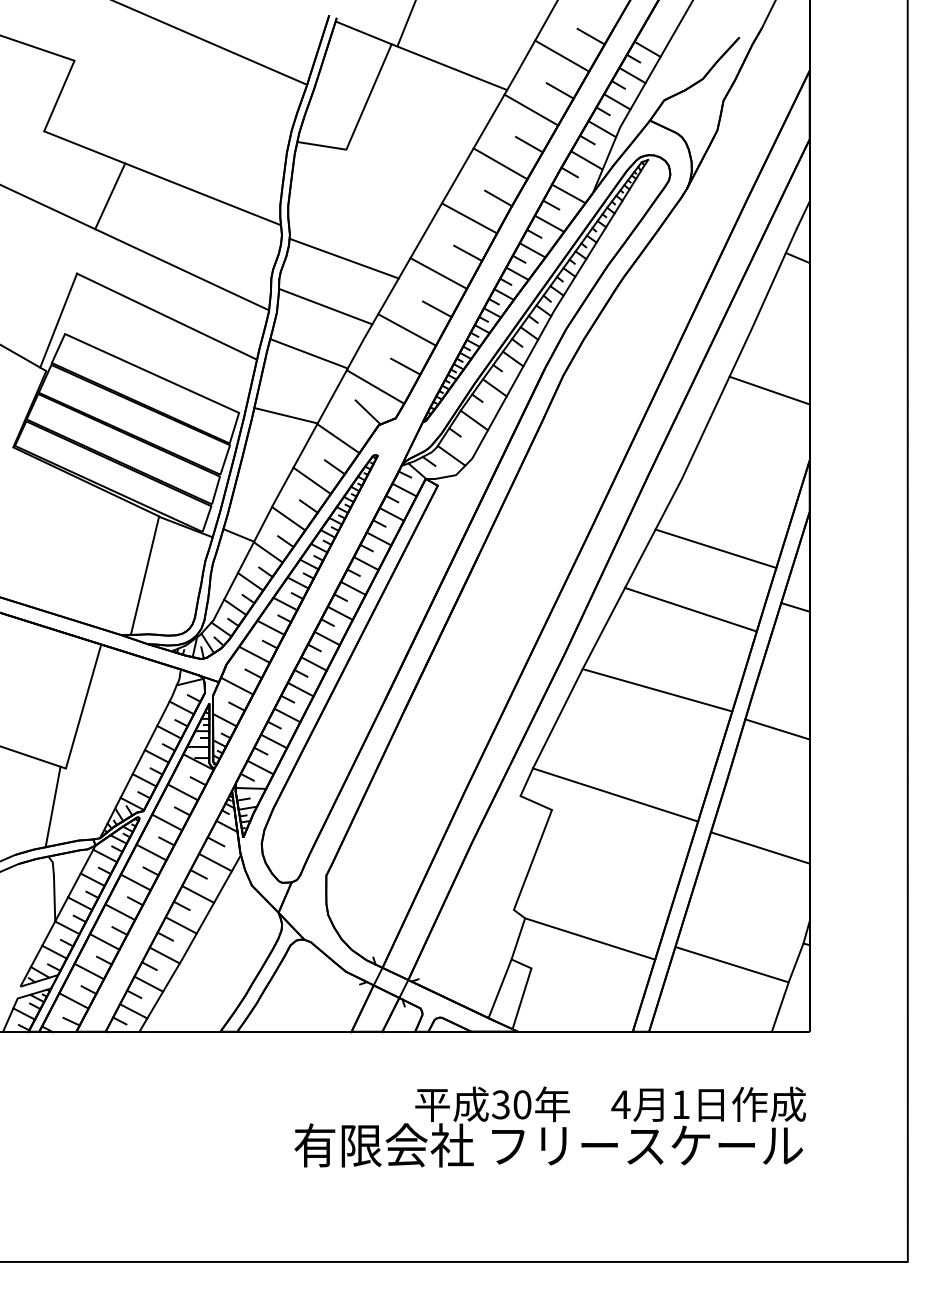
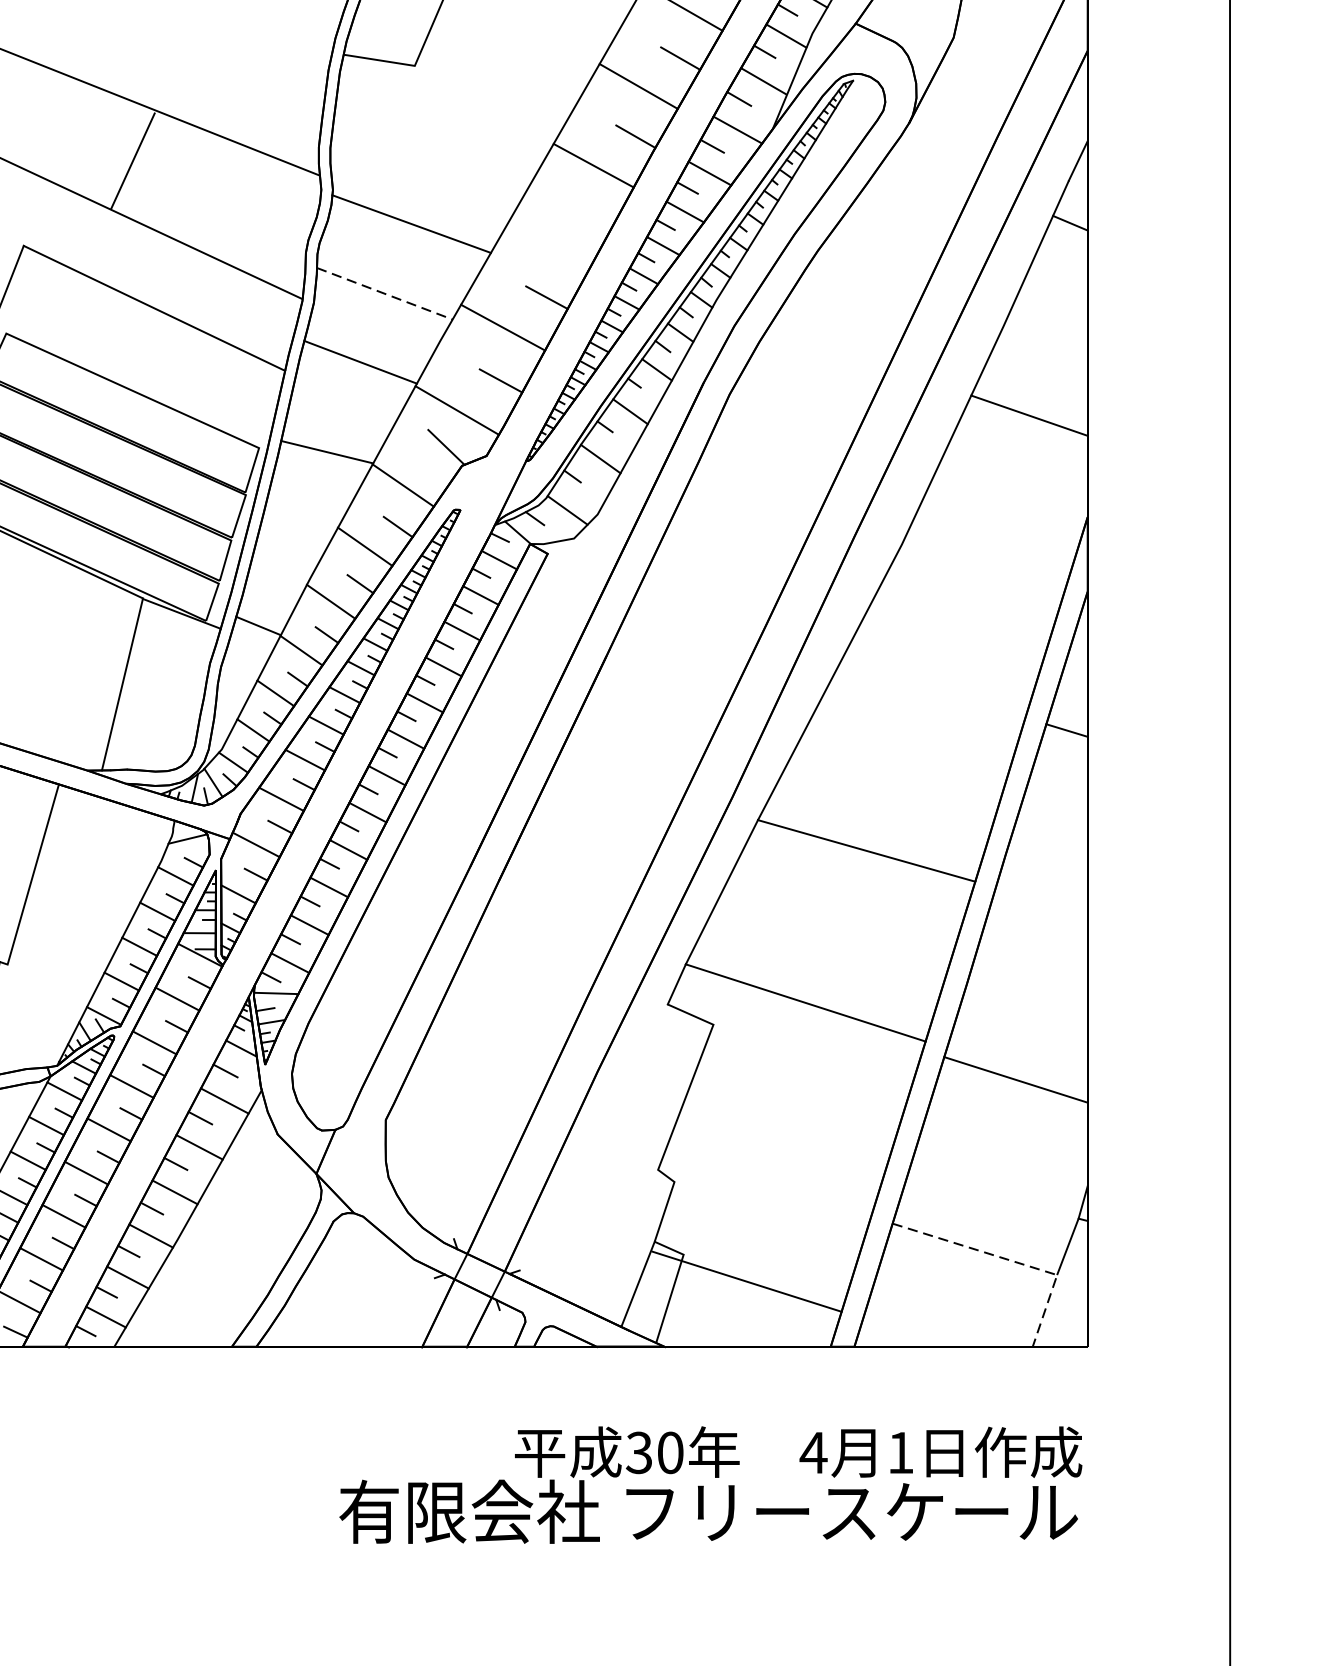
line: (110, 196) -> (133, 161), moved
line: (468, 253) -> (592, 216), removed
line: (438, 273) -> (548, 245), removed
line: (325, 306) -> (384, 293), solid -> dashed
line: (715, 548) -> (950, 645), removed
line: (690, 609) -> (914, 733), removed
line: (777, 729) -> (1040, 907), removed
line: (590, 938) -> (747, 1281), moved
line: (758, 972) -> (1013, 1260), solid -> dashed

